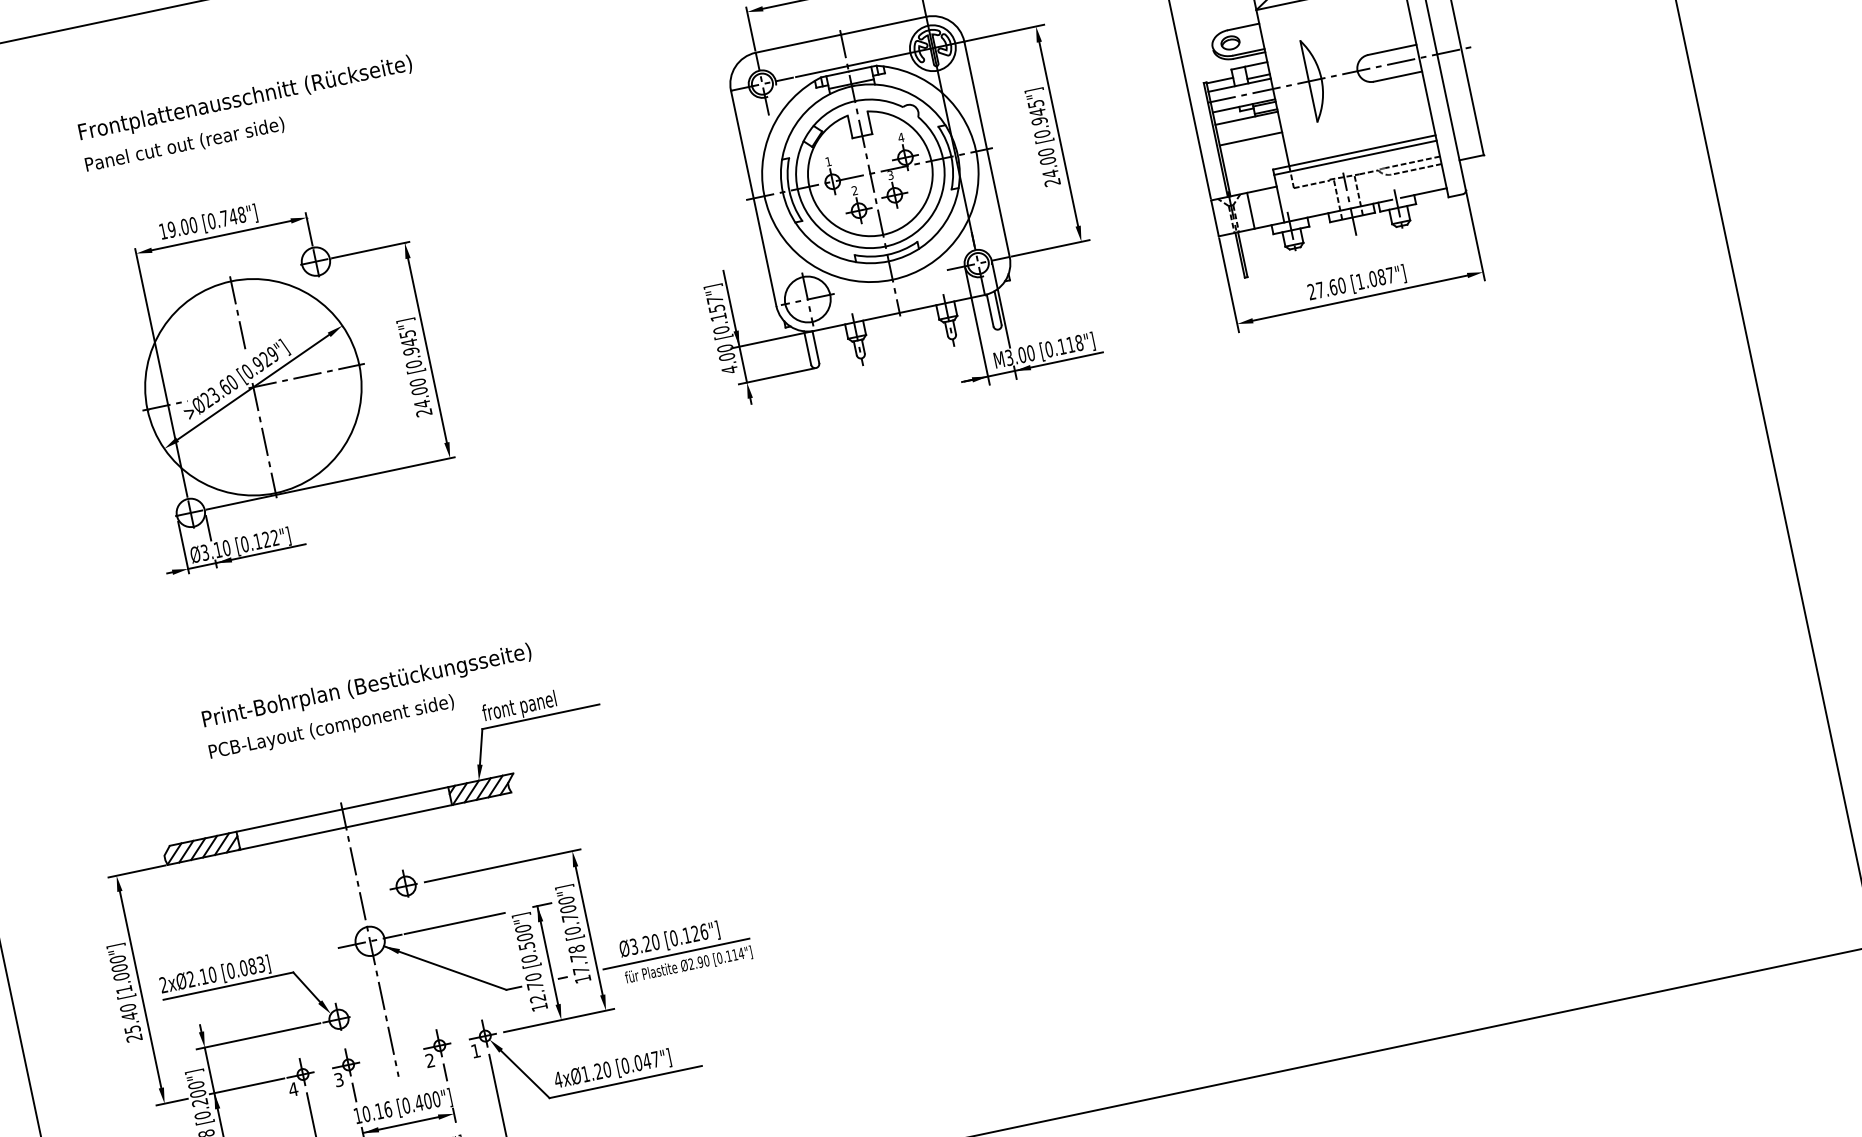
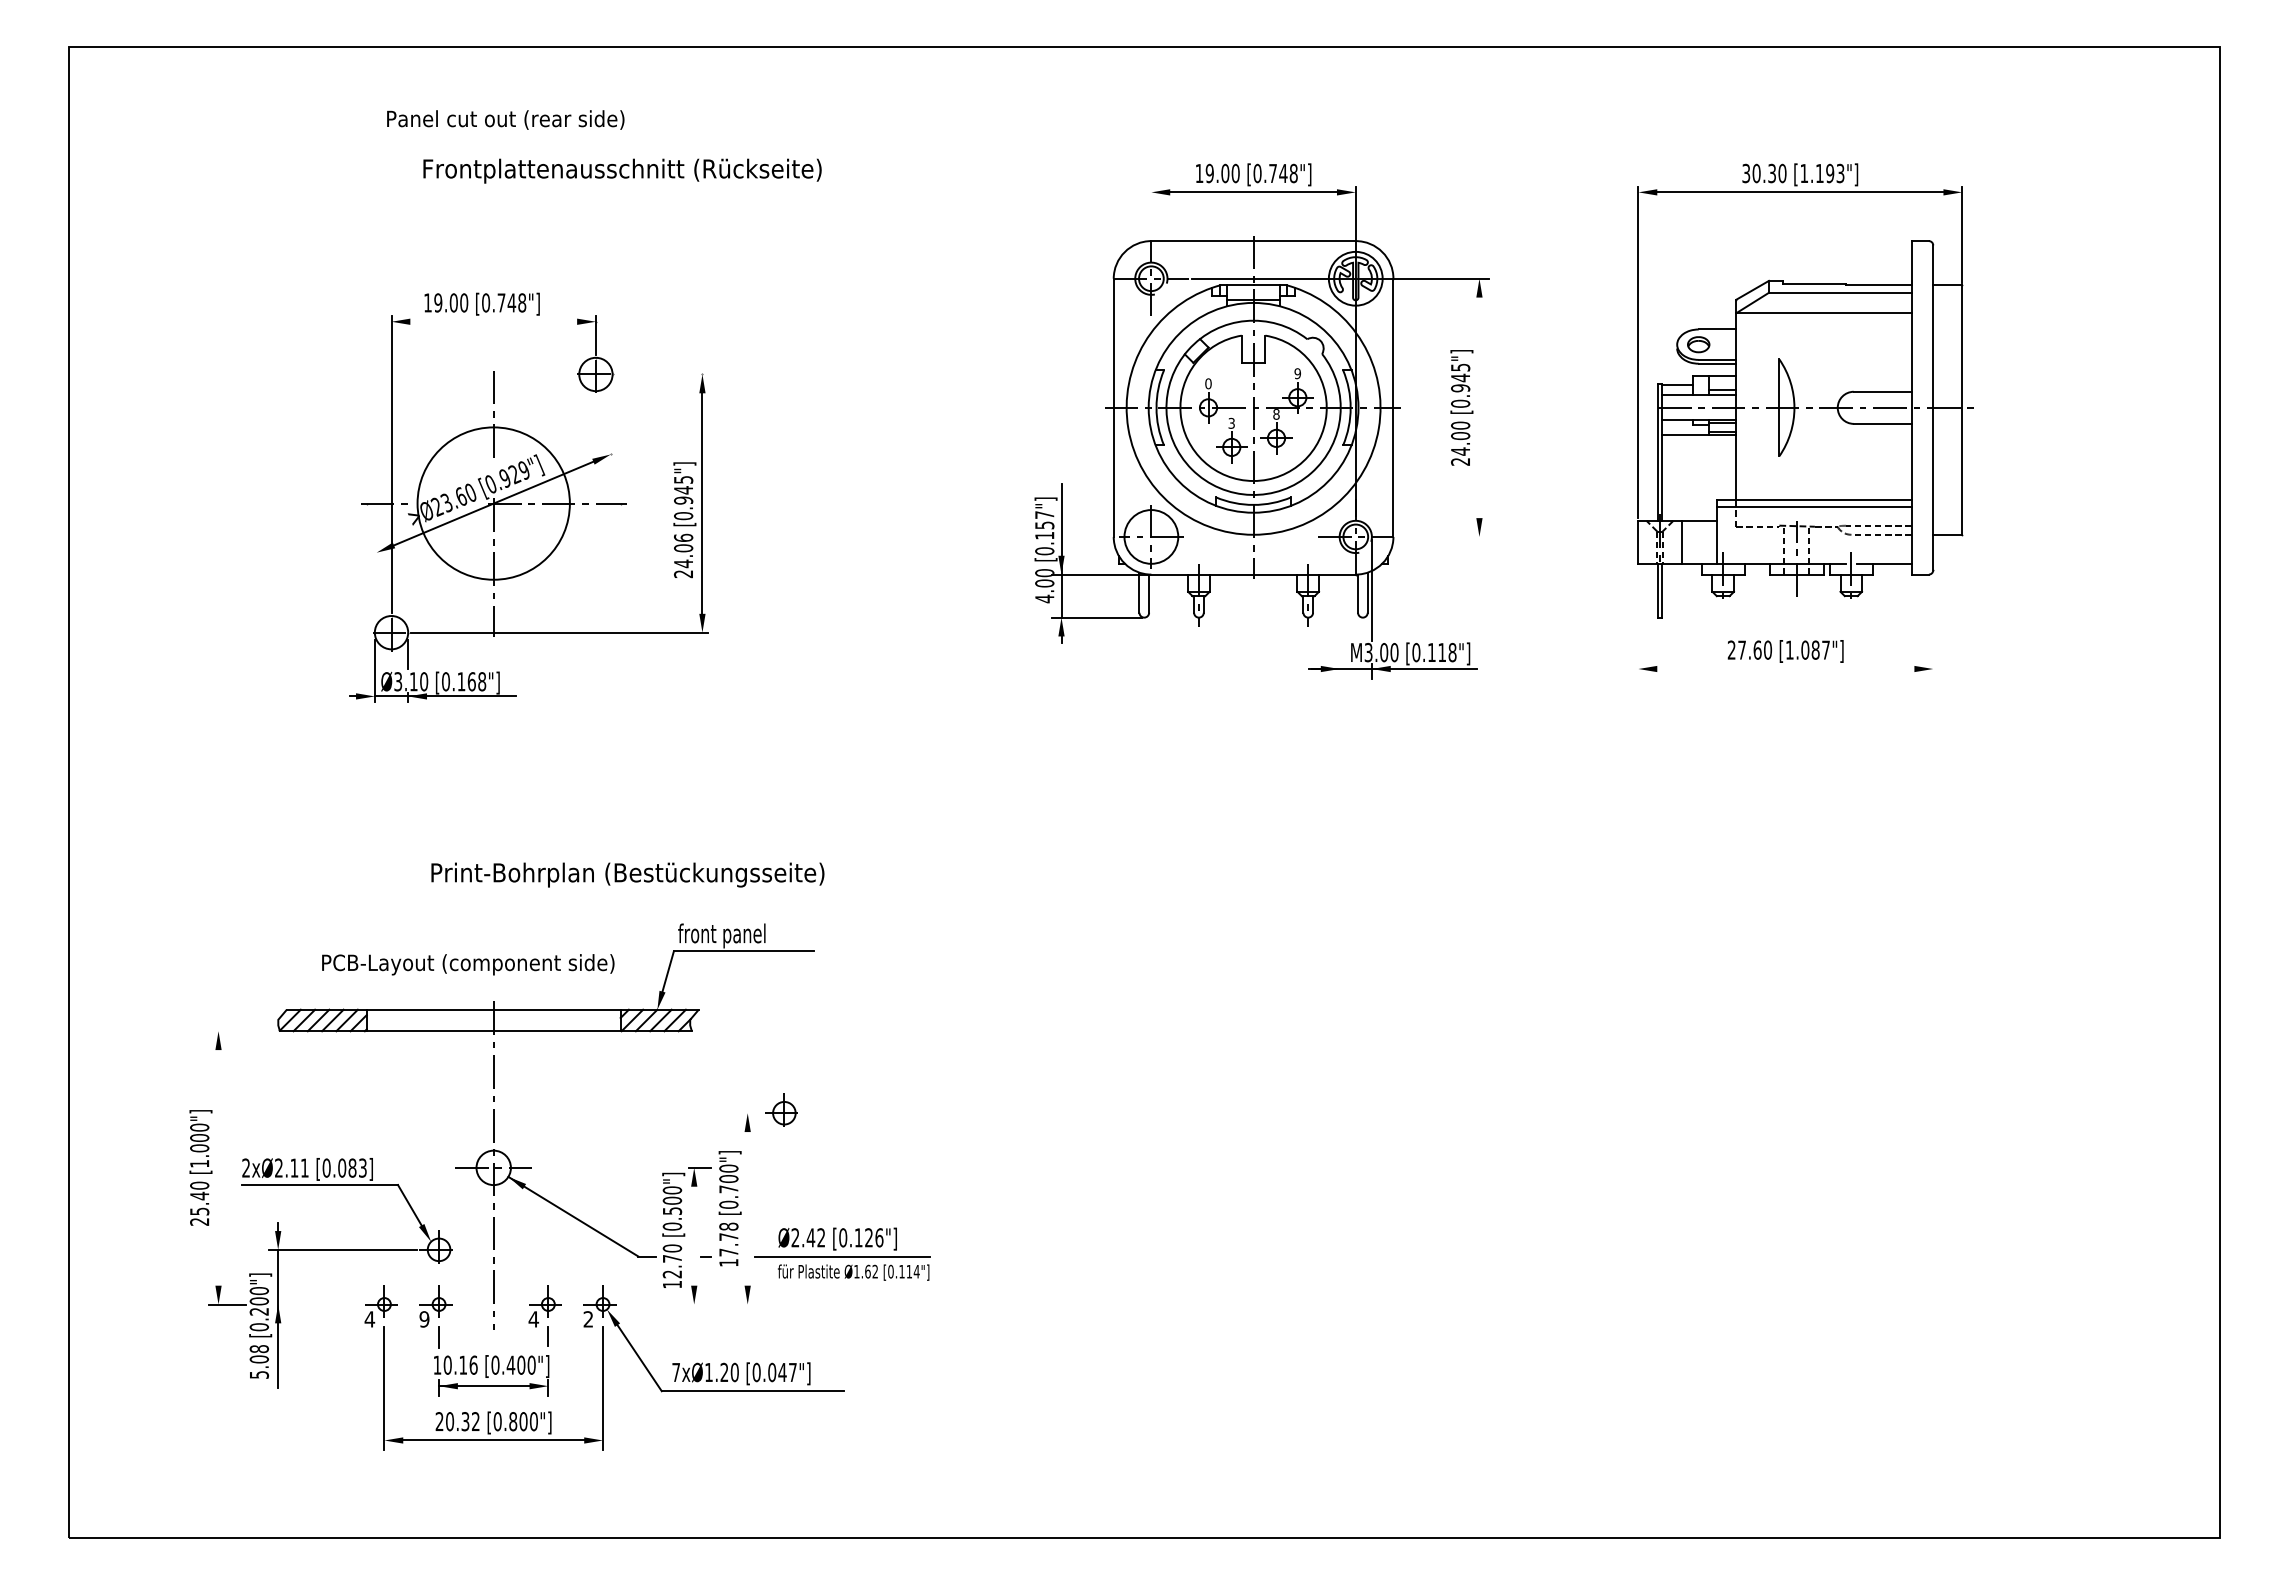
line: (750, 28) -> (1151, 212), removed
text: (245, 98) -> (622, 170), moved
line: (1058, 133) -> (1479, 407), removed
text: (900, 137) -> (1297, 373), 4 -> 9
line: (1250, 138) -> (1698, 459), removed
text: (184, 144) -> (505, 119), moved
text: (828, 161) -> (1208, 383), 1 -> 0
text: (890, 175) -> (1276, 414), 3 -> 8
text: (854, 190) -> (1231, 423), 2 -> 3
line: (221, 235) -> (493, 321), removed
line: (1475, 235) -> (1933, 625), removed
line: (1050, 247) -> (1442, 536), removed
line: (370, 250) -> (661, 374), removed
line: (1229, 285) -> (1638, 622), removed
line: (1360, 298) -> (1785, 669), removed
line: (977, 326) -> (1339, 608), removed
text: (417, 382) -> (683, 537), 24.00 -> 24.06
circle: (253, 387) -> (493, 503), size x0.6
text: (270, 538) -> (476, 681), [0.122"] -> [0.168"]
text: (366, 686) -> (627, 874), moved
text: (331, 727) -> (468, 964), moved
line: (502, 866) -> (663, 1113), removed
line: (136, 871) -> (242, 1031), removed
part: (403, 883) -> (781, 1109), moved
line: (454, 923) -> (595, 1167), removed
line: (588, 930) -> (747, 1208), removed
text: (644, 944) -> (808, 1237), Ø3.20 -> Ø2.42
line: (547, 954) -> (694, 1226), removed
text: (699, 962) -> (866, 1271), Ø2.90 -> Ø1.62
text: (212, 974) -> (304, 1167), 2xØ2.10 -> 2xØ2.11
line: (140, 989) -> (218, 1167), removed
line: (559, 1020) -> (691, 1304), removed
text: (475, 1051) -> (587, 1319), 1 -> 2
text: (429, 1060) -> (533, 1319), 2 -> 4
text: (339, 1079) -> (424, 1319), 3 -> 9
text: (557, 1080) -> (675, 1372), 4xØ1.20 -> 7xØ1.20
line: (246, 1086) -> (316, 1304), removed

